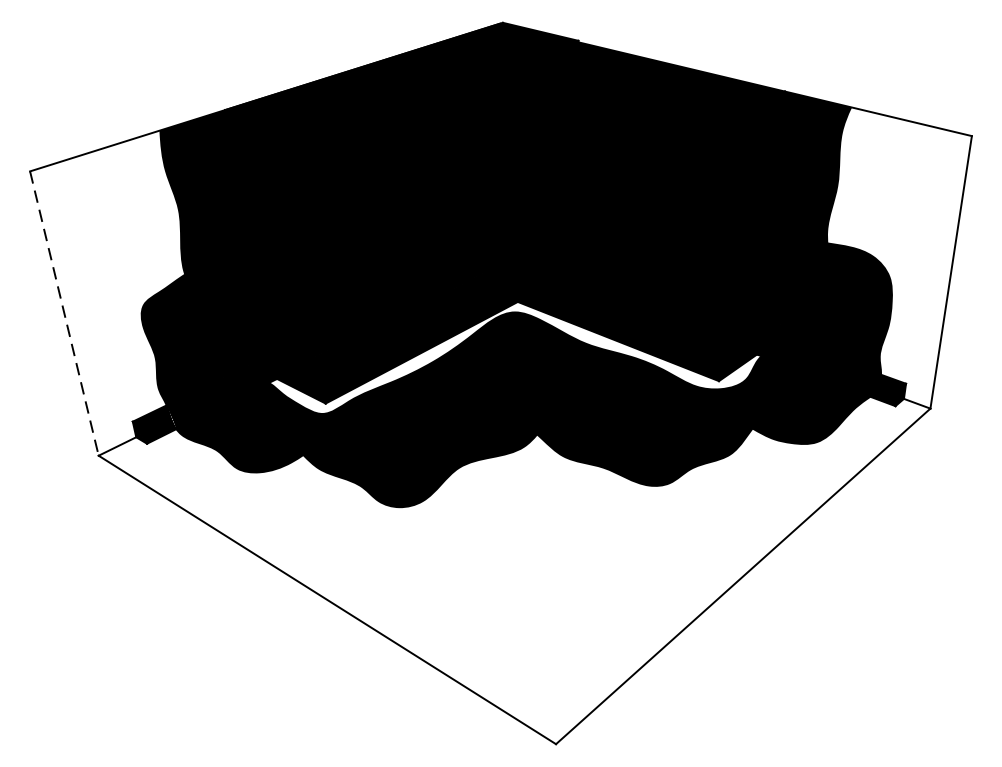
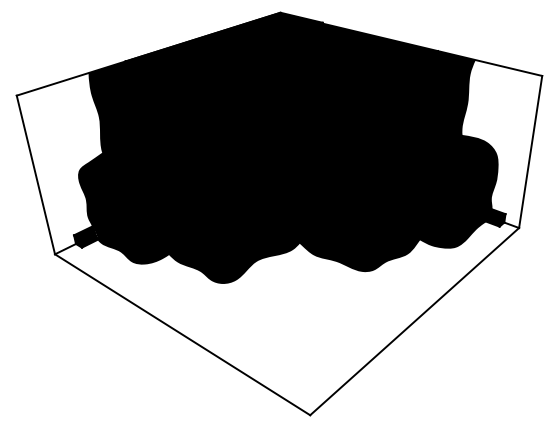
line: (63, 312) -> (35, 174), dashed -> solid
fill: (515, 357) -> (287, 199), added

